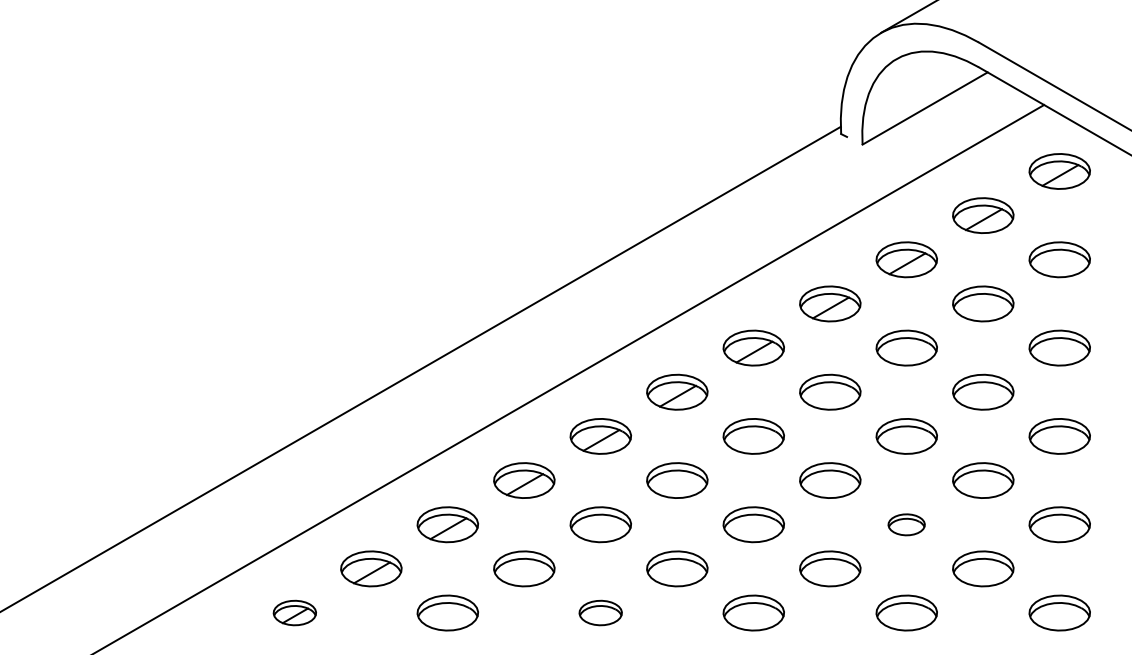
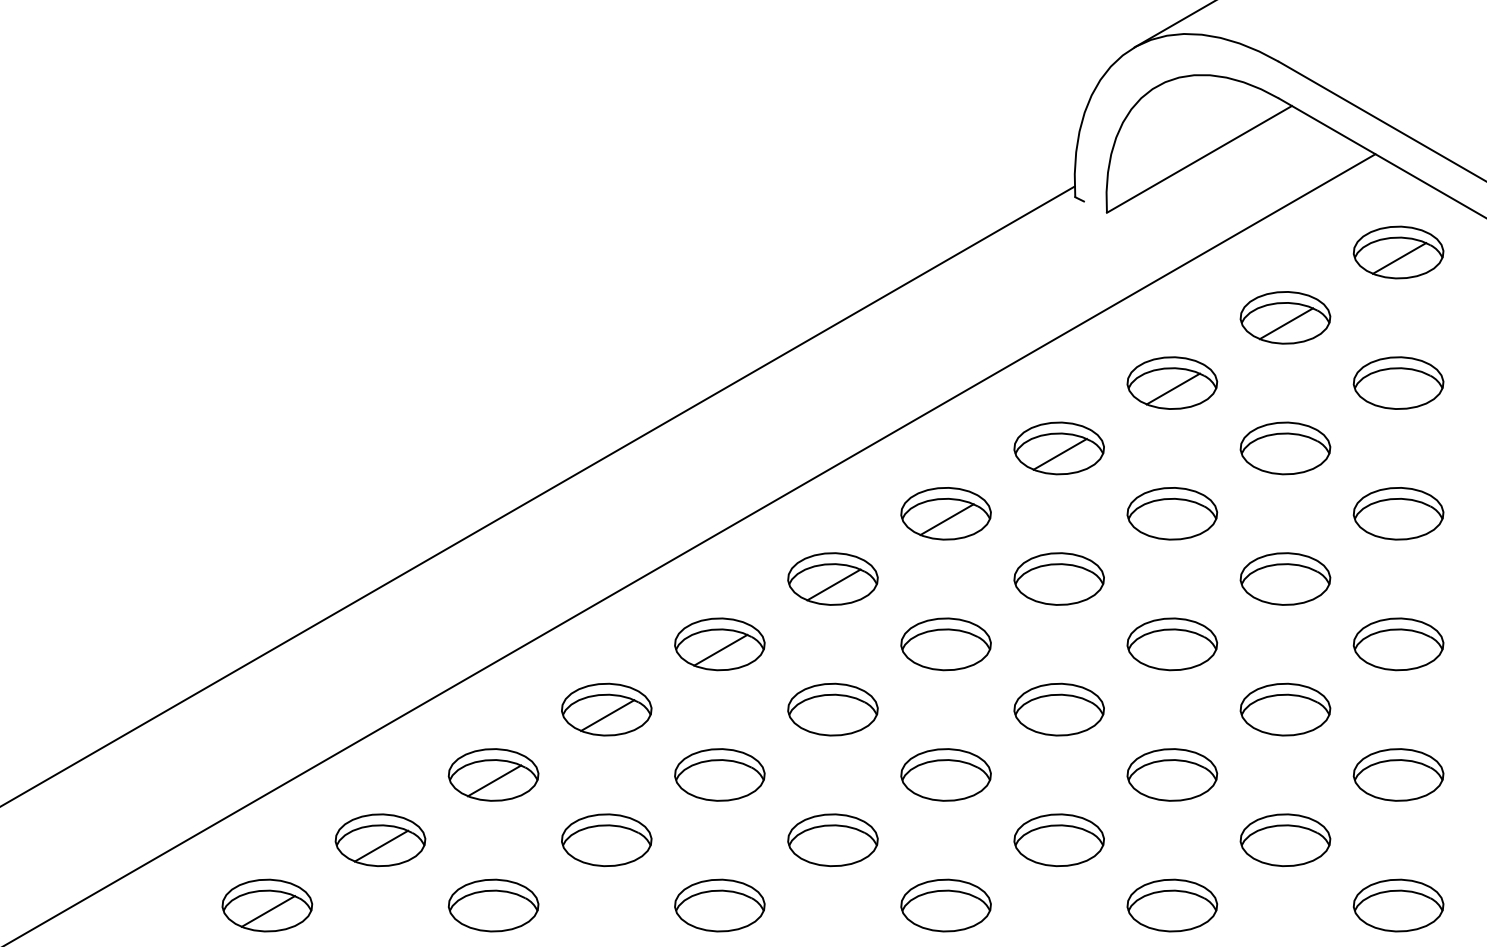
part: (906, 524) -> (1171, 774), size x1.67
part: (294, 612) -> (266, 904), size x1.43
part: (600, 612) -> (719, 904), size x1.43

